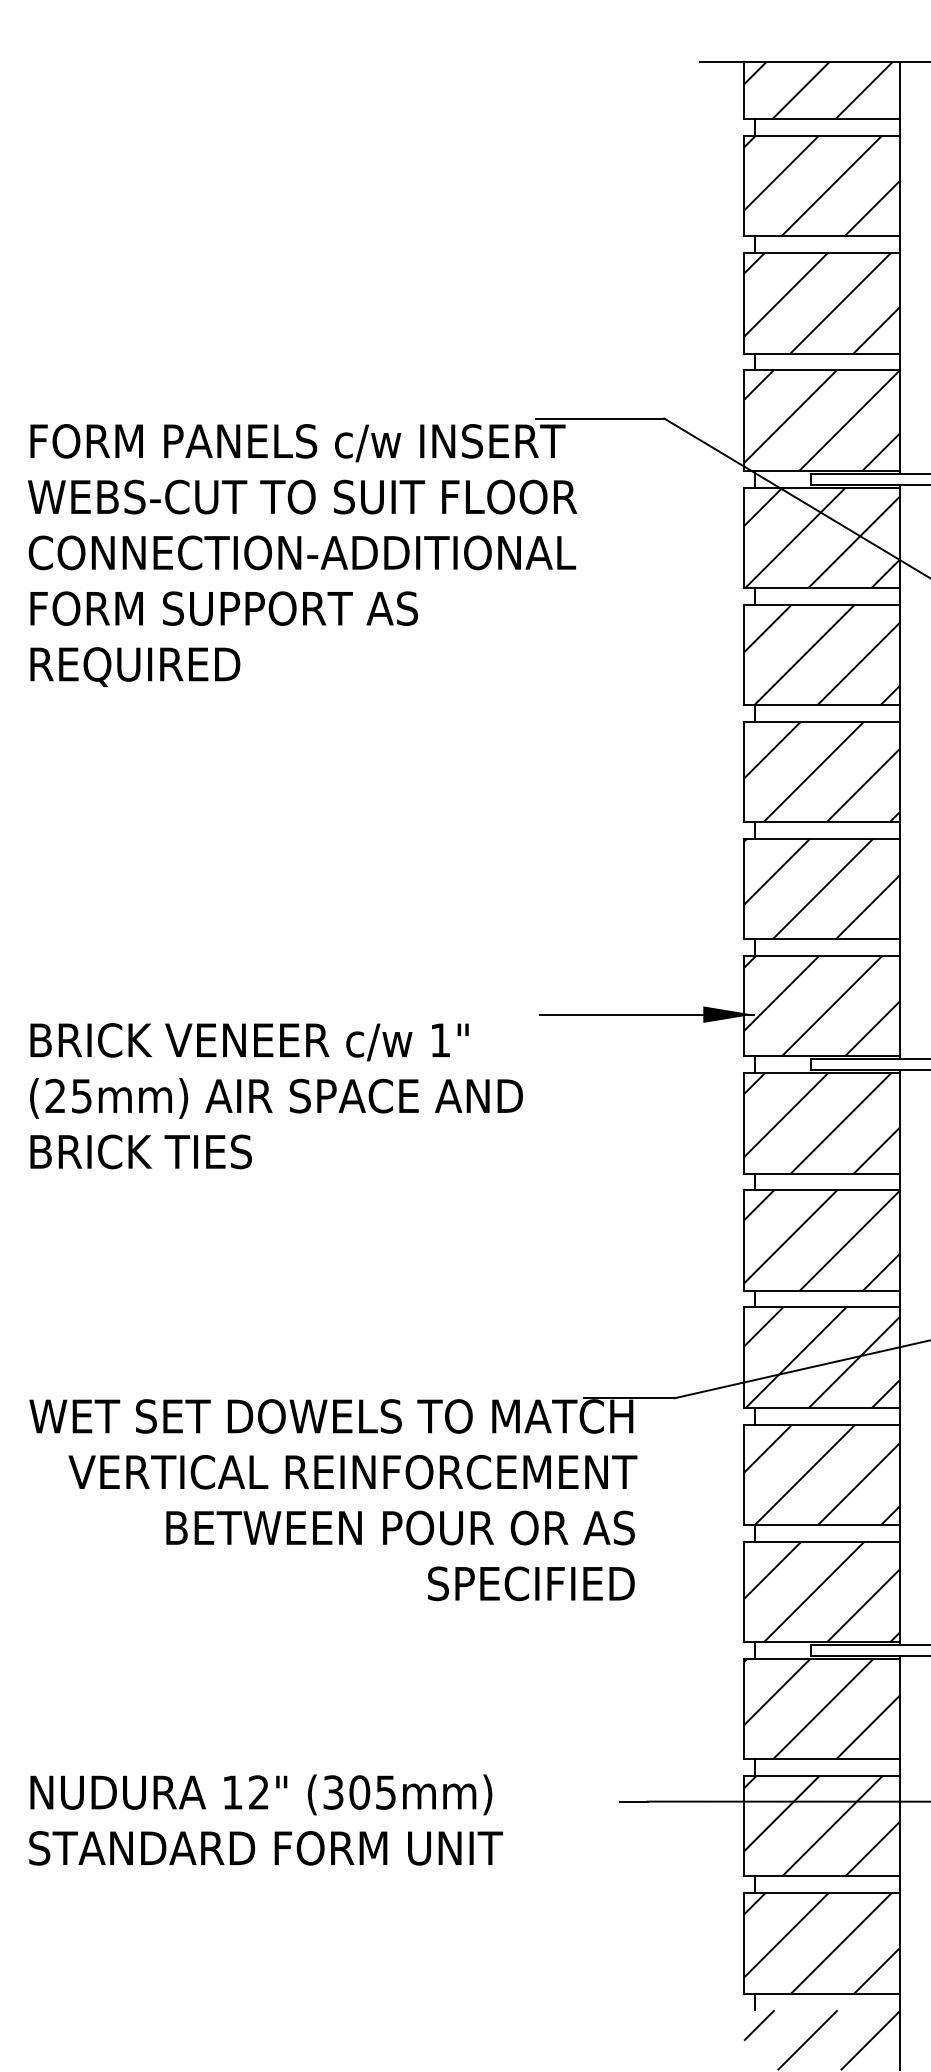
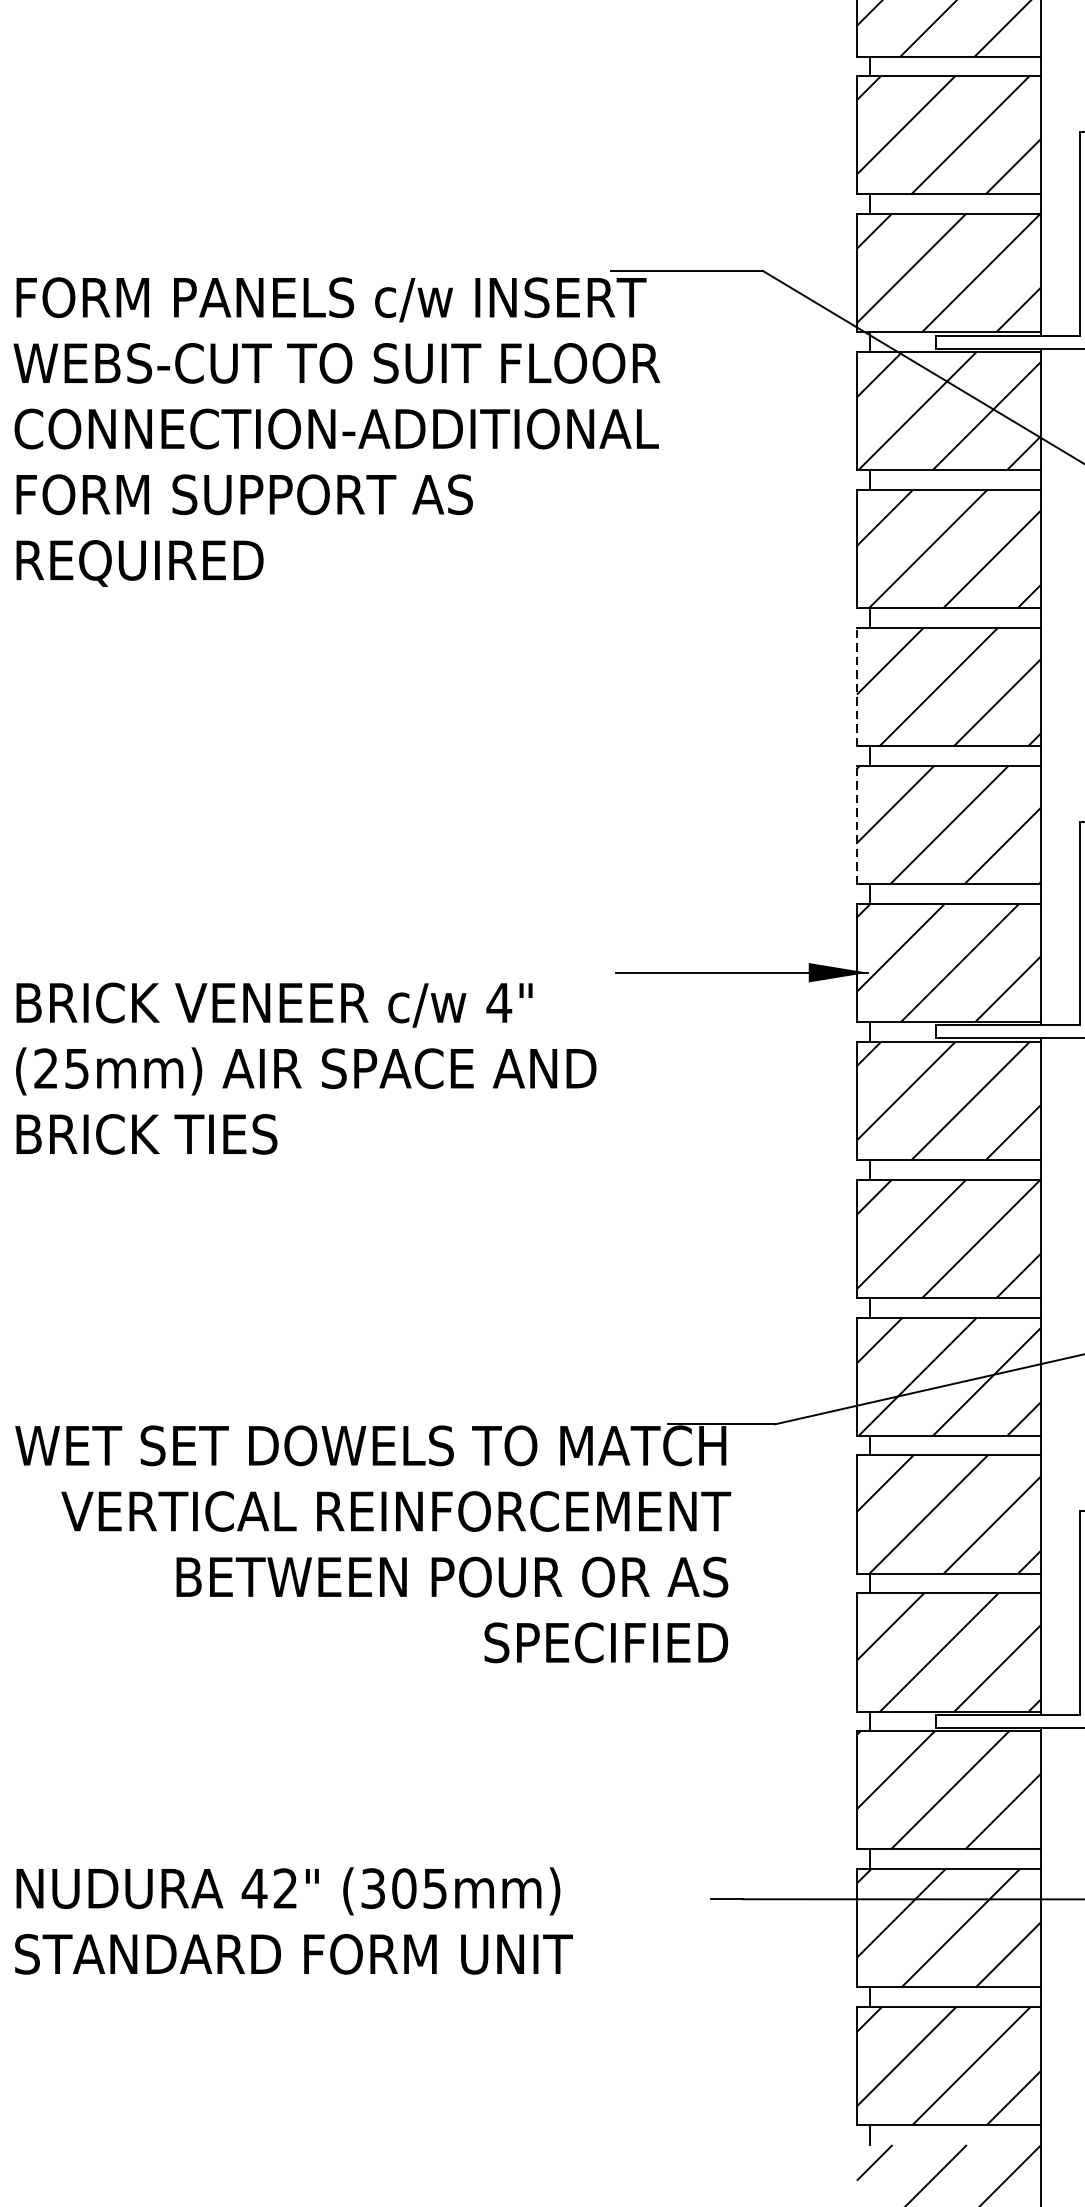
line: (744, 771) -> (857, 686), solid -> dashed
line: (744, 888) -> (857, 824), solid -> dashed
text: (440, 1040) -> (499, 1003), 1" -> 4"
text: (232, 1792) -> (254, 1888), 12" -> 42"

